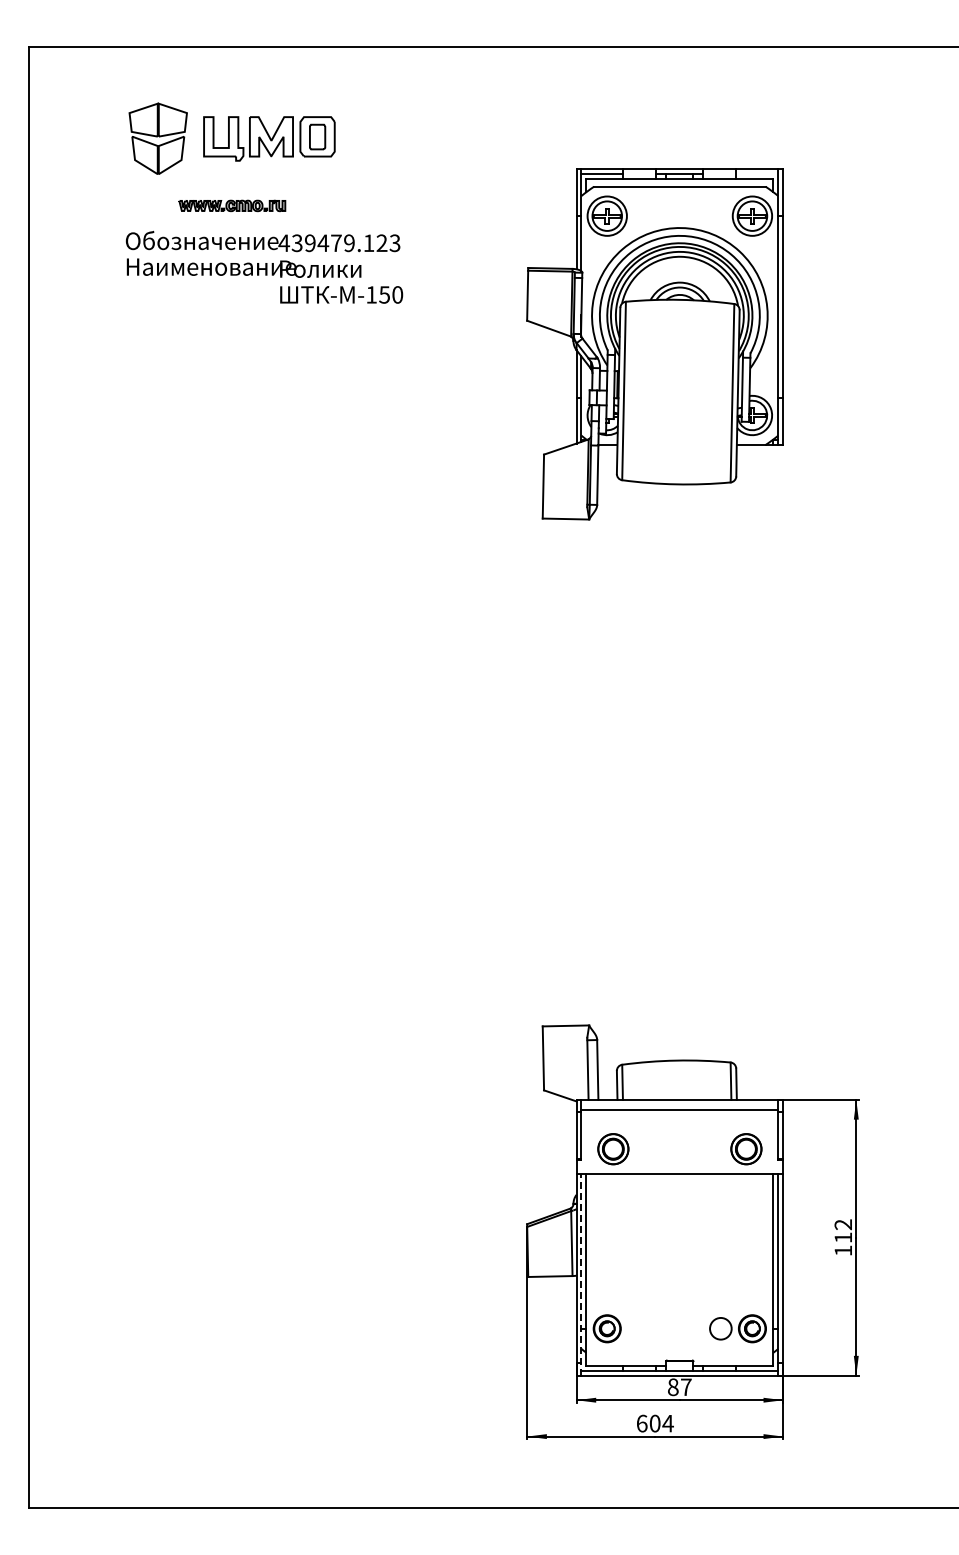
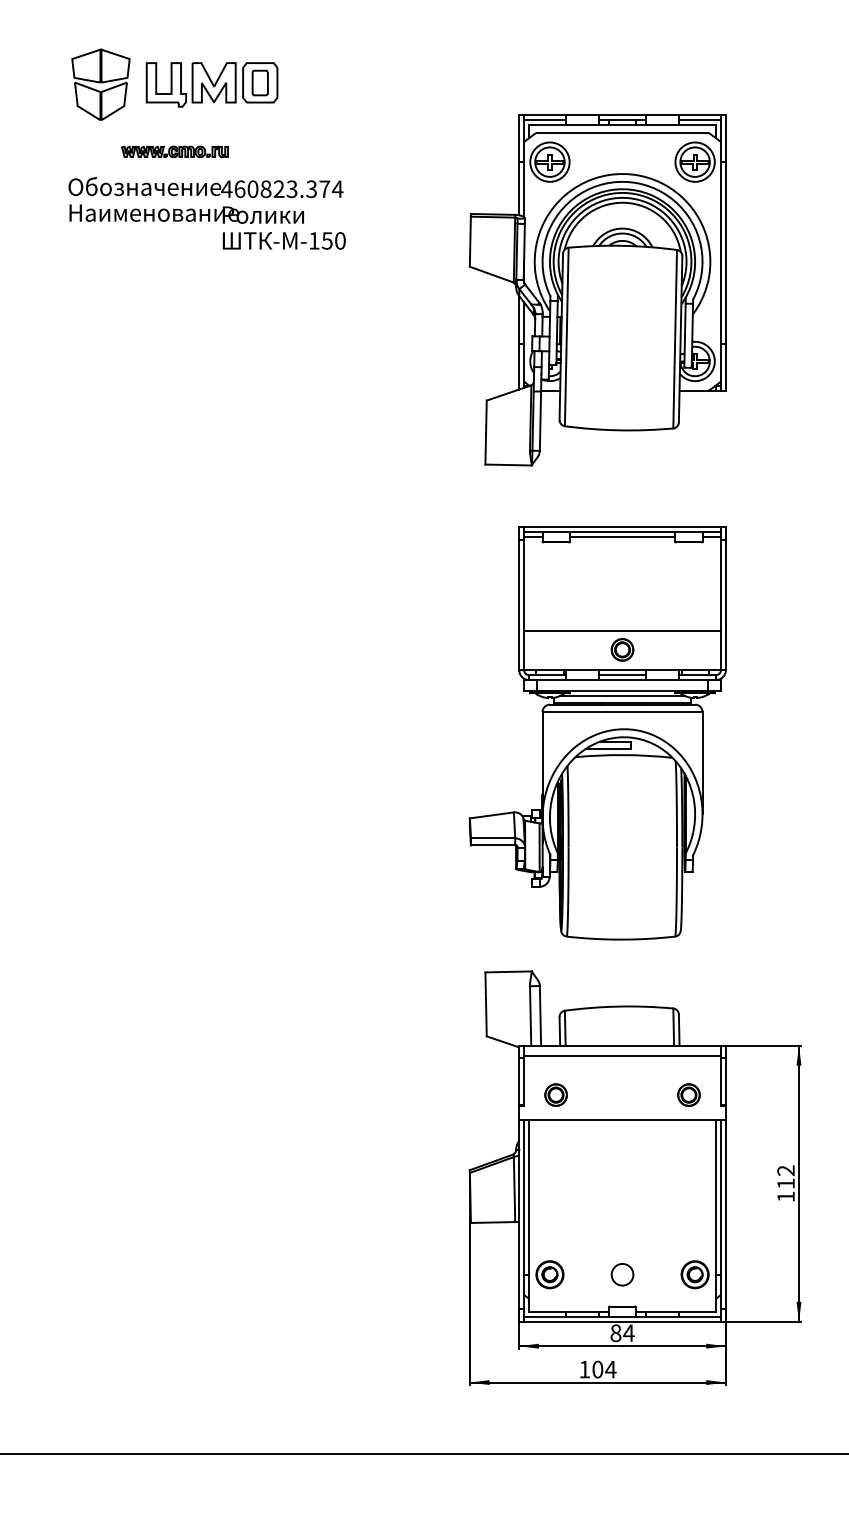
line: (757, 174) -> (700, 120), added
text: (345, 243) -> (288, 189), 439479.123 -> 460823.374
part: (655, 787) -> (598, 733), added
part: (613, 1148) -> (556, 1094), size x0.71
part: (745, 1148) -> (688, 1094), size x0.71
line: (581, 1274) -> (524, 1220), dashed -> solid
circle: (720, 1328) -> (622, 1274), moved
text: (686, 1386) -> (629, 1332), 87 -> 84
text: (642, 1423) -> (585, 1369), 604 -> 104

